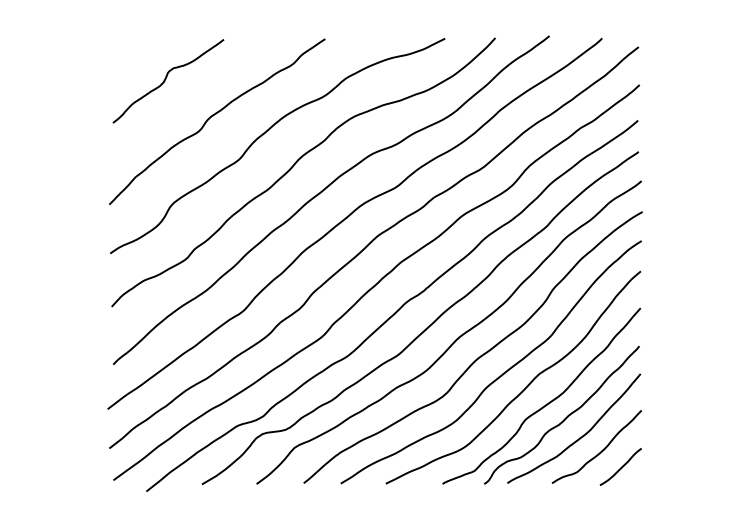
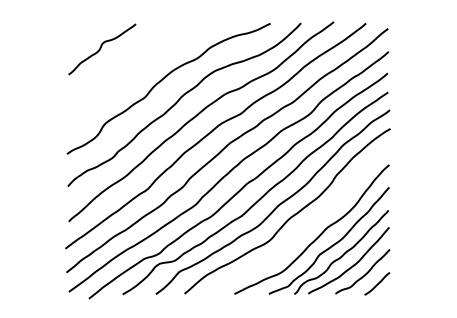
curve: (213, 117) -> (129, 71), removed
curve: (497, 375) -> (302, 228), removed

